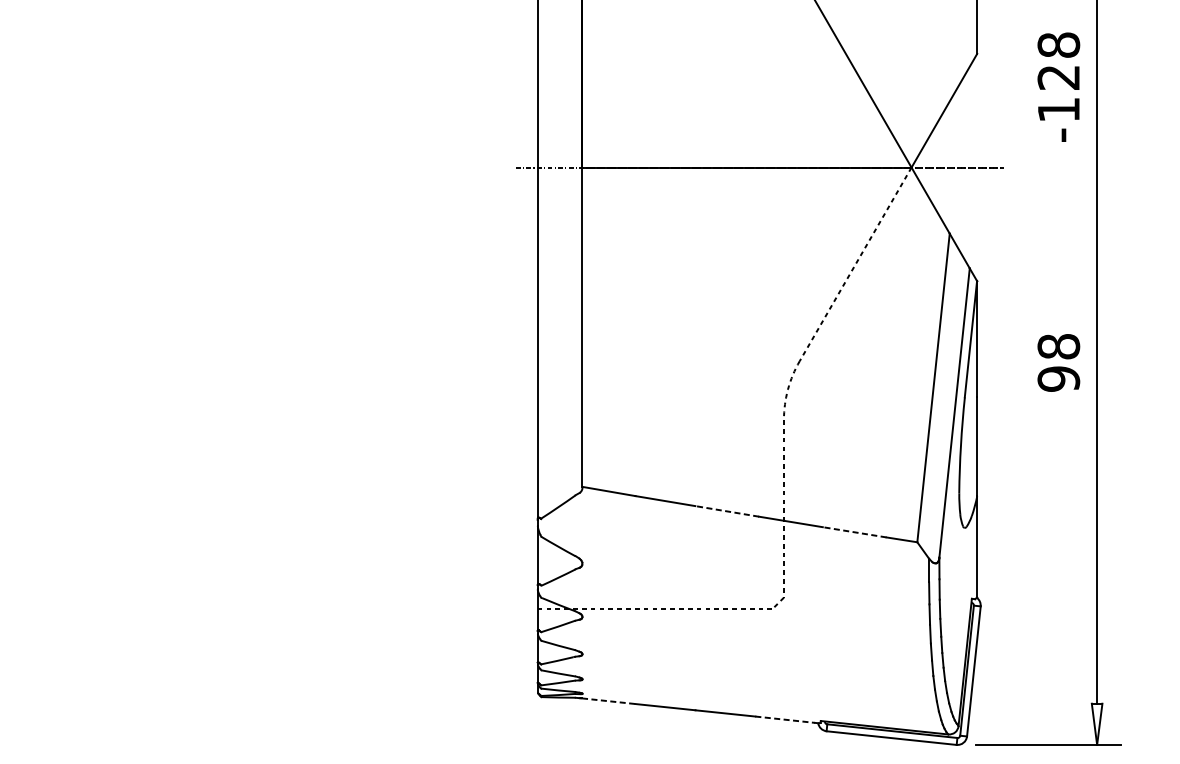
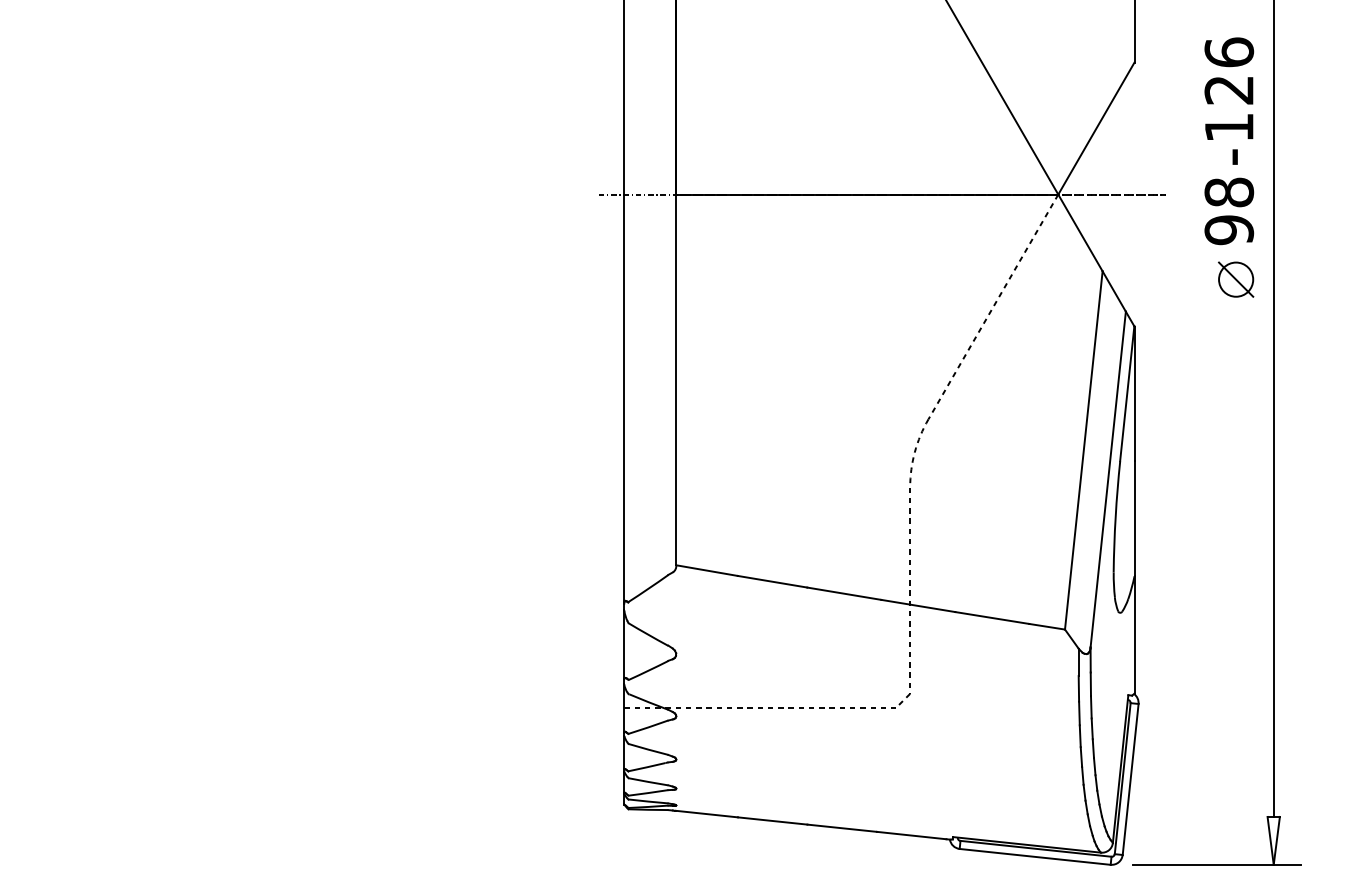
text: (1058, 45) -> (1228, 52), -128 -> -126
part: (1065, 240) -> (1236, 279), added
text: (1059, 363) -> (1229, 211), moved
line: (727, 511) -> (844, 593), dashed -> solid
line: (854, 531) -> (991, 617), dashed -> solid
line: (609, 701) -> (707, 814), dashed -> solid
line: (785, 719) -> (911, 835), dashed -> solid

